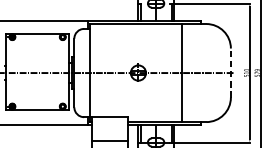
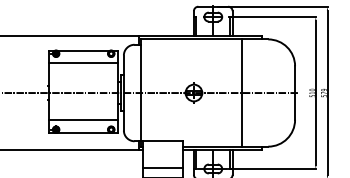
line: (37, 46) -> (83, 63), added
line: (231, 73) -> (295, 93), dashed -> solid
line: (37, 98) -> (83, 120), added

